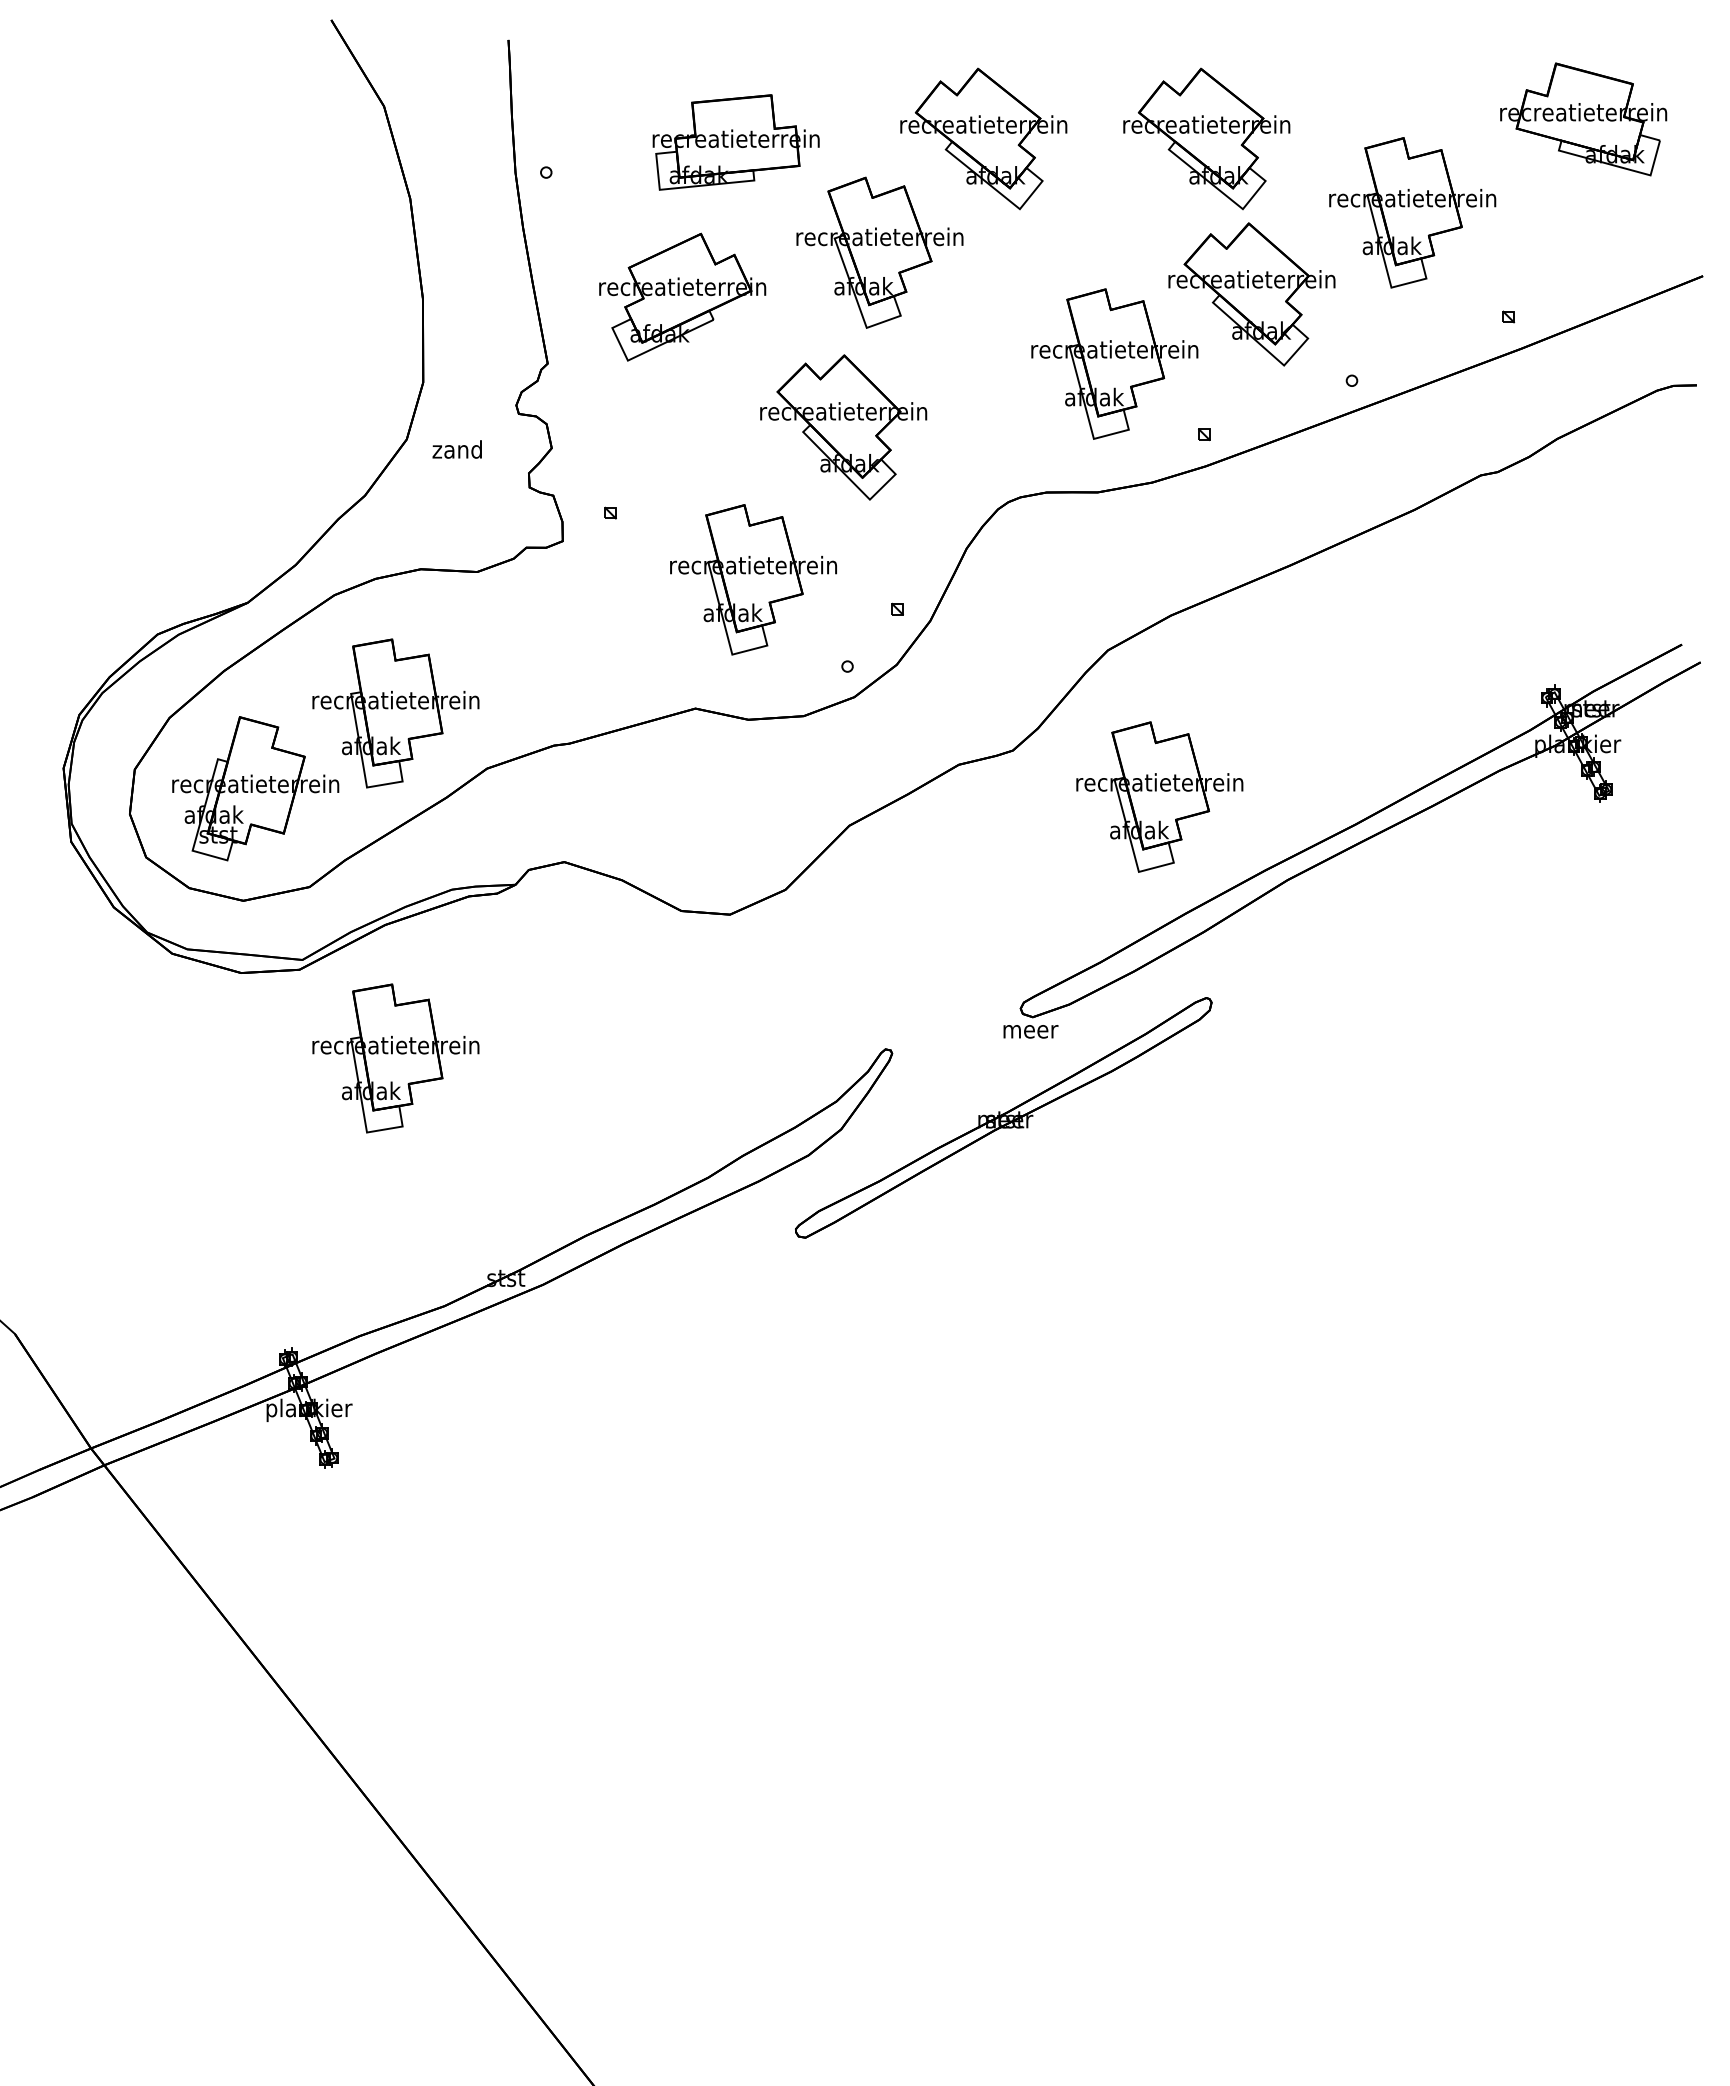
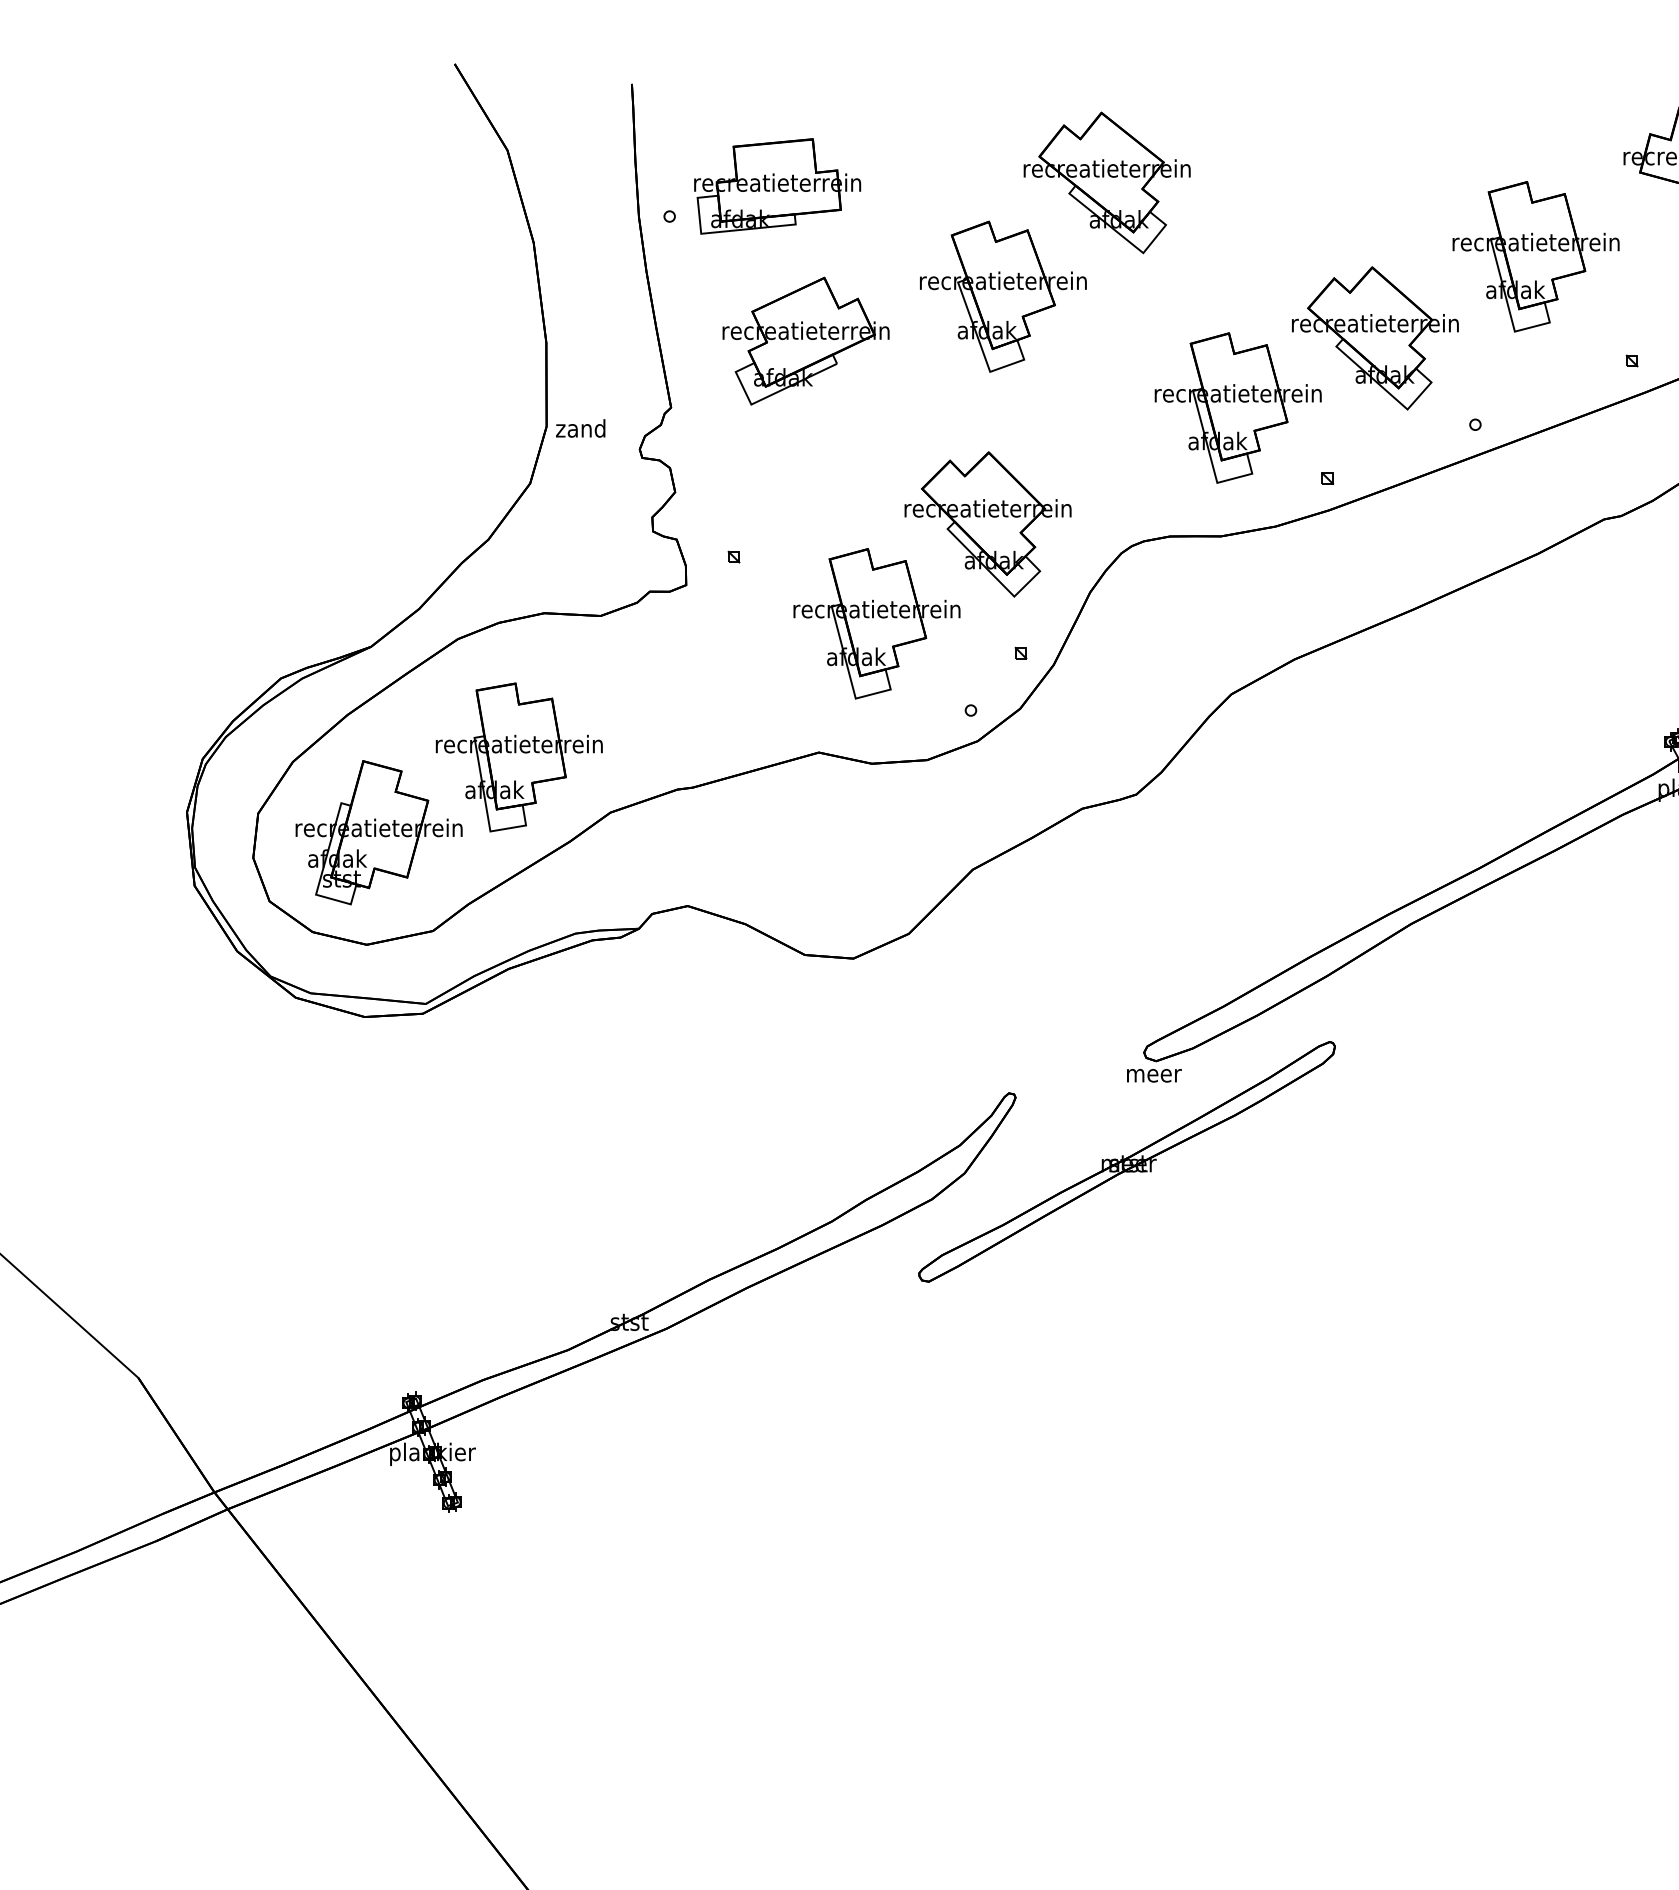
part: (1206, 138) -> (1329, 182), removed
part: (735, 142) -> (776, 186), moved
part: (843, 427) -> (987, 524), moved
text: (456, 449) -> (579, 428), moved
part: (1159, 796) -> (1282, 840), removed
part: (395, 1058) -> (518, 1102), removed

